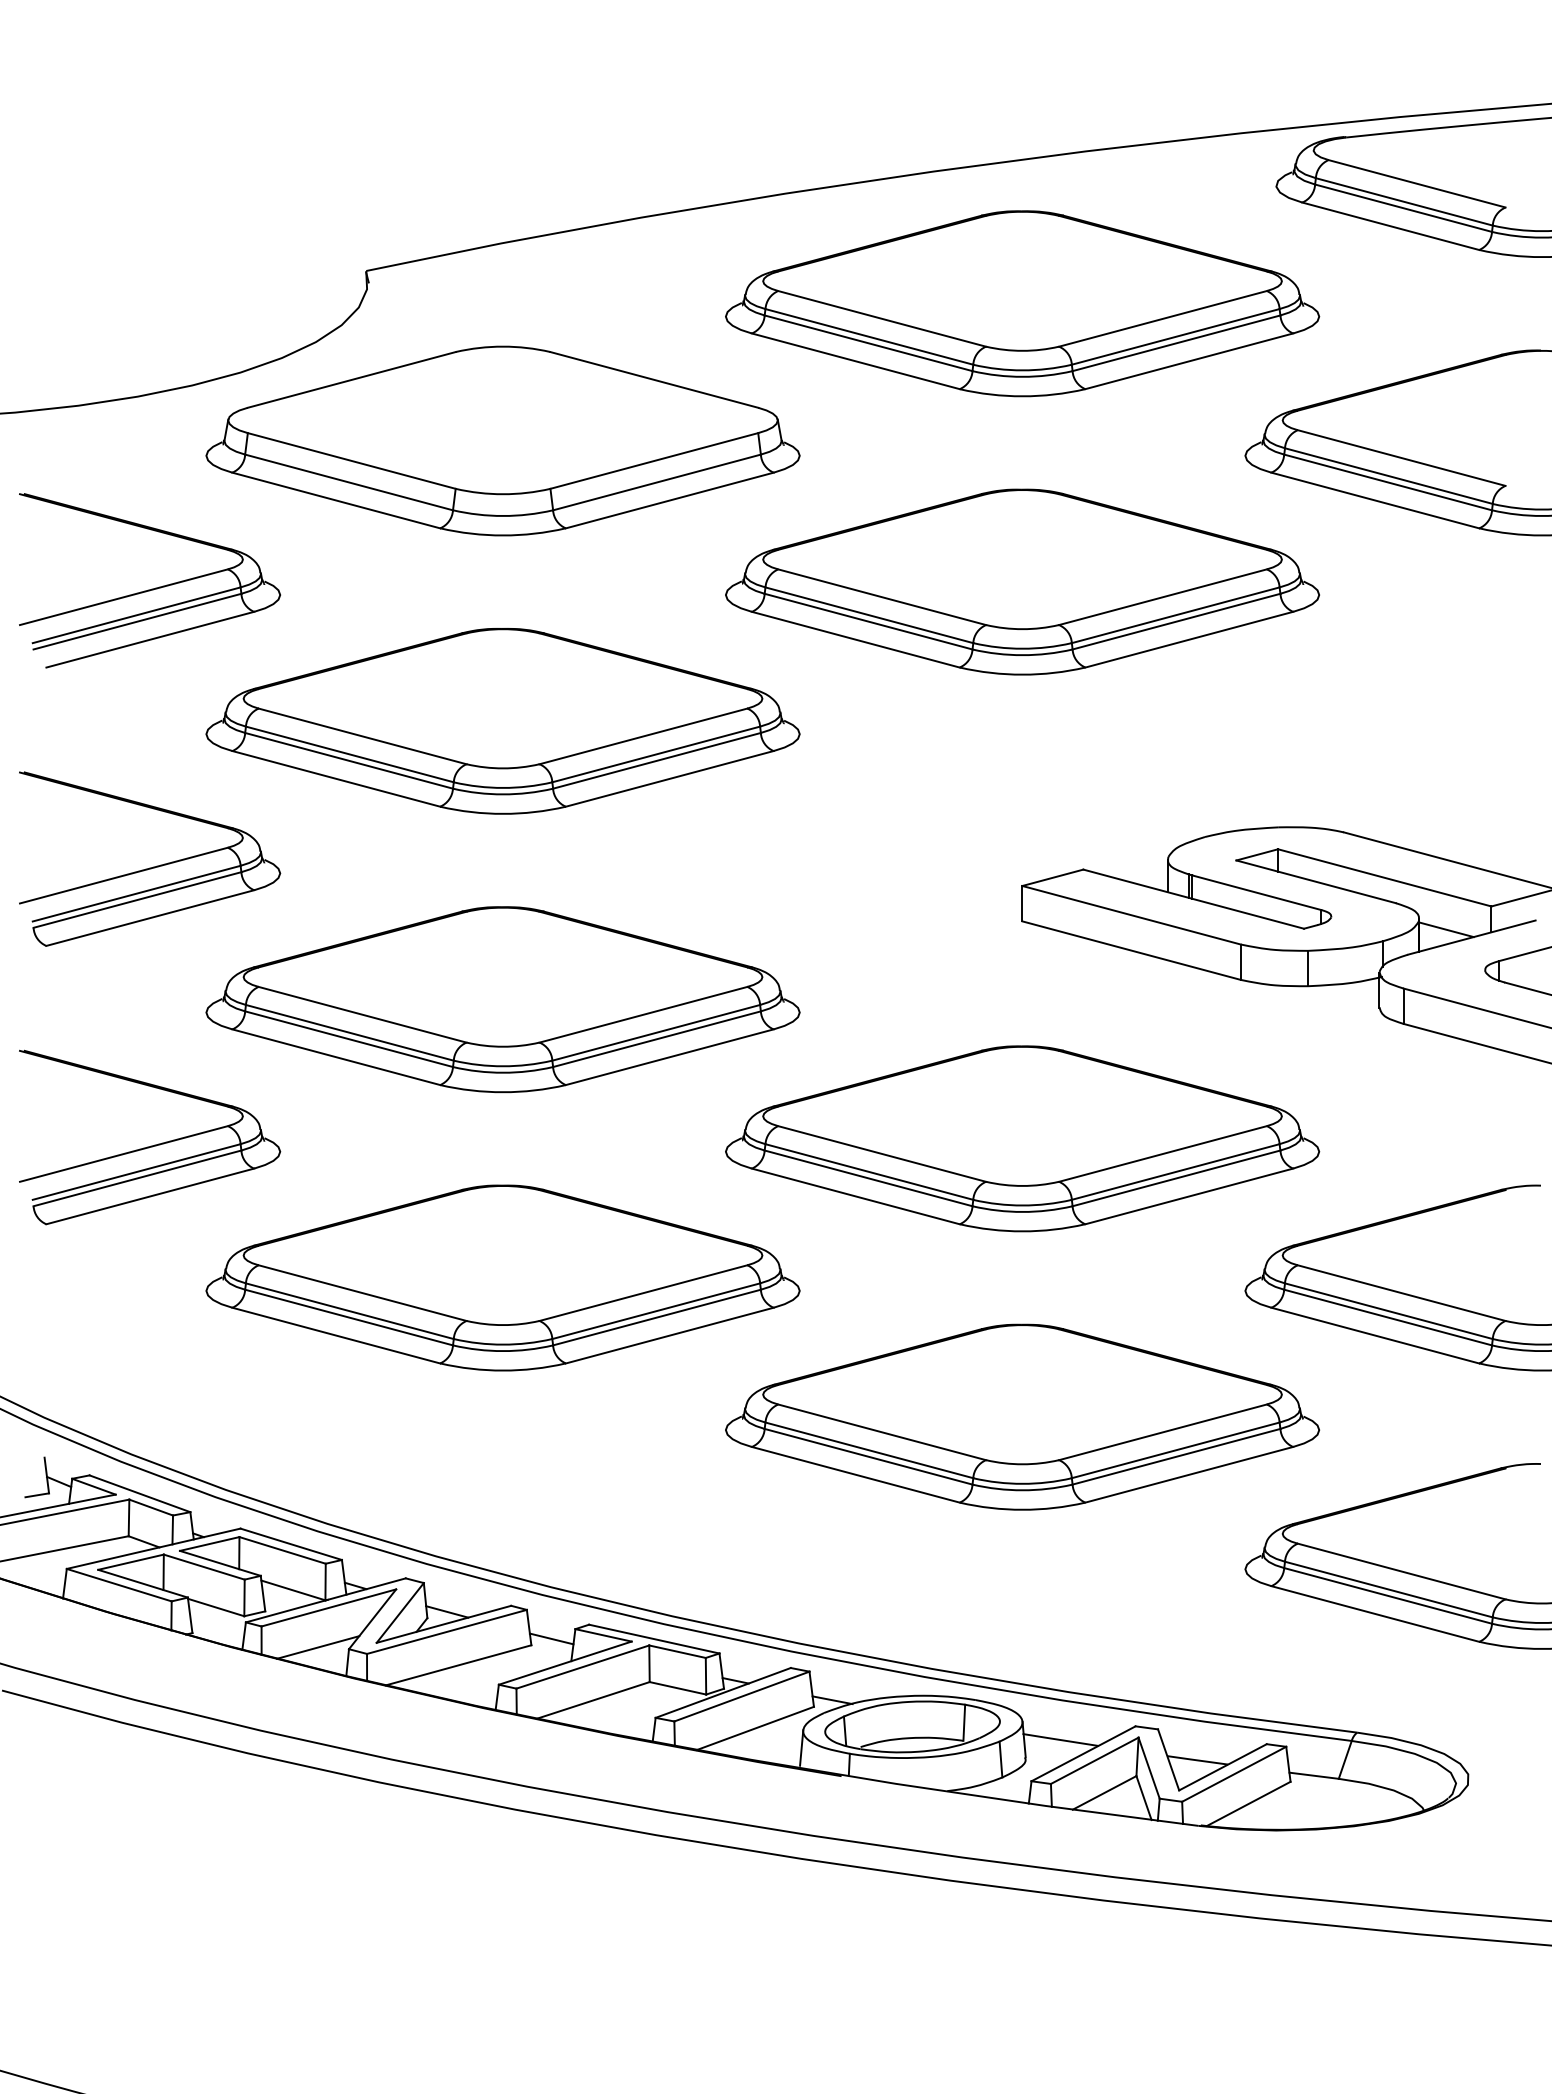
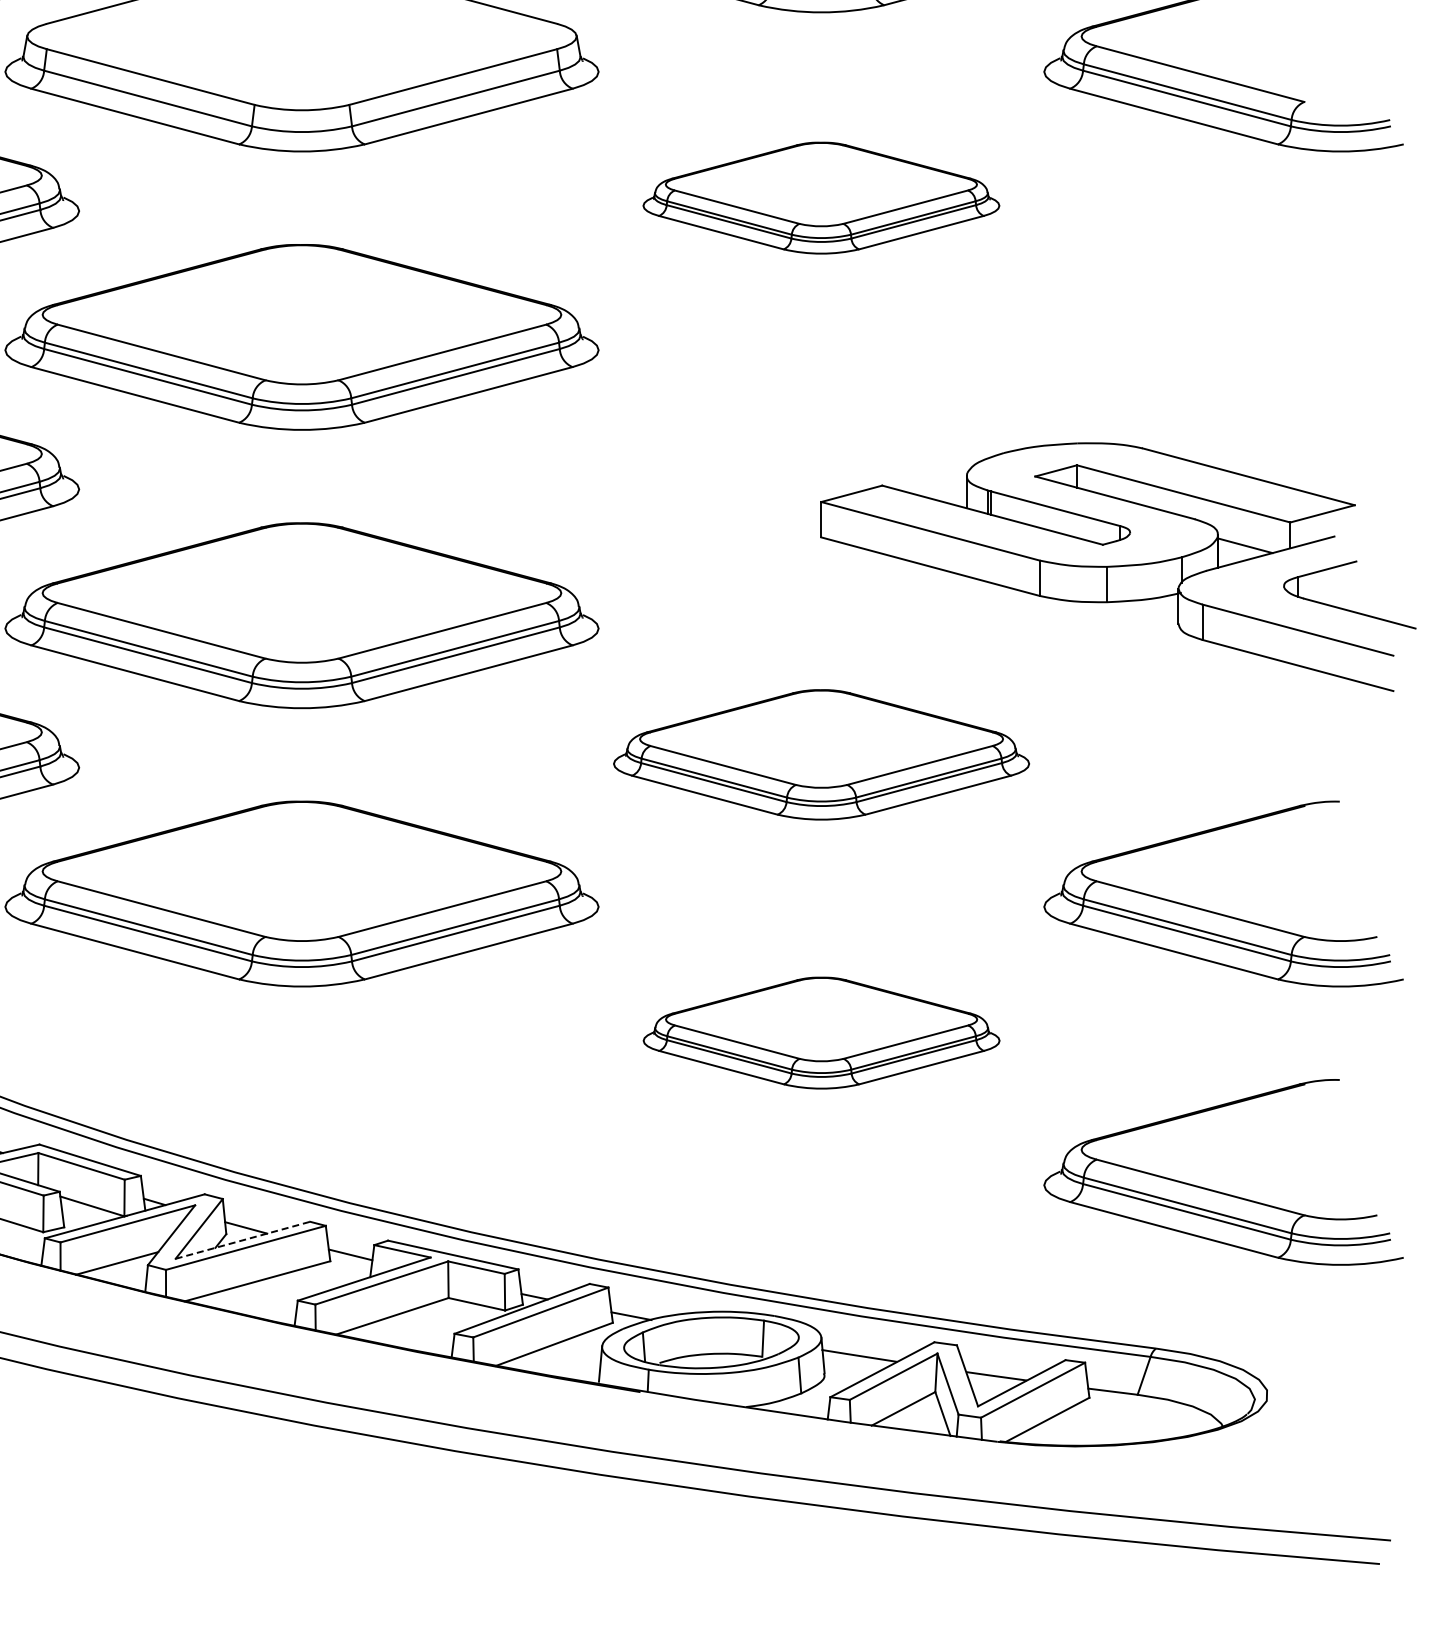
part: (1022, 581) -> (821, 197), size x0.6
part: (1022, 1138) -> (821, 754), size x0.7
part: (1022, 1416) -> (821, 1032), size x0.6
line: (443, 1624) -> (242, 1240), solid -> dashed

